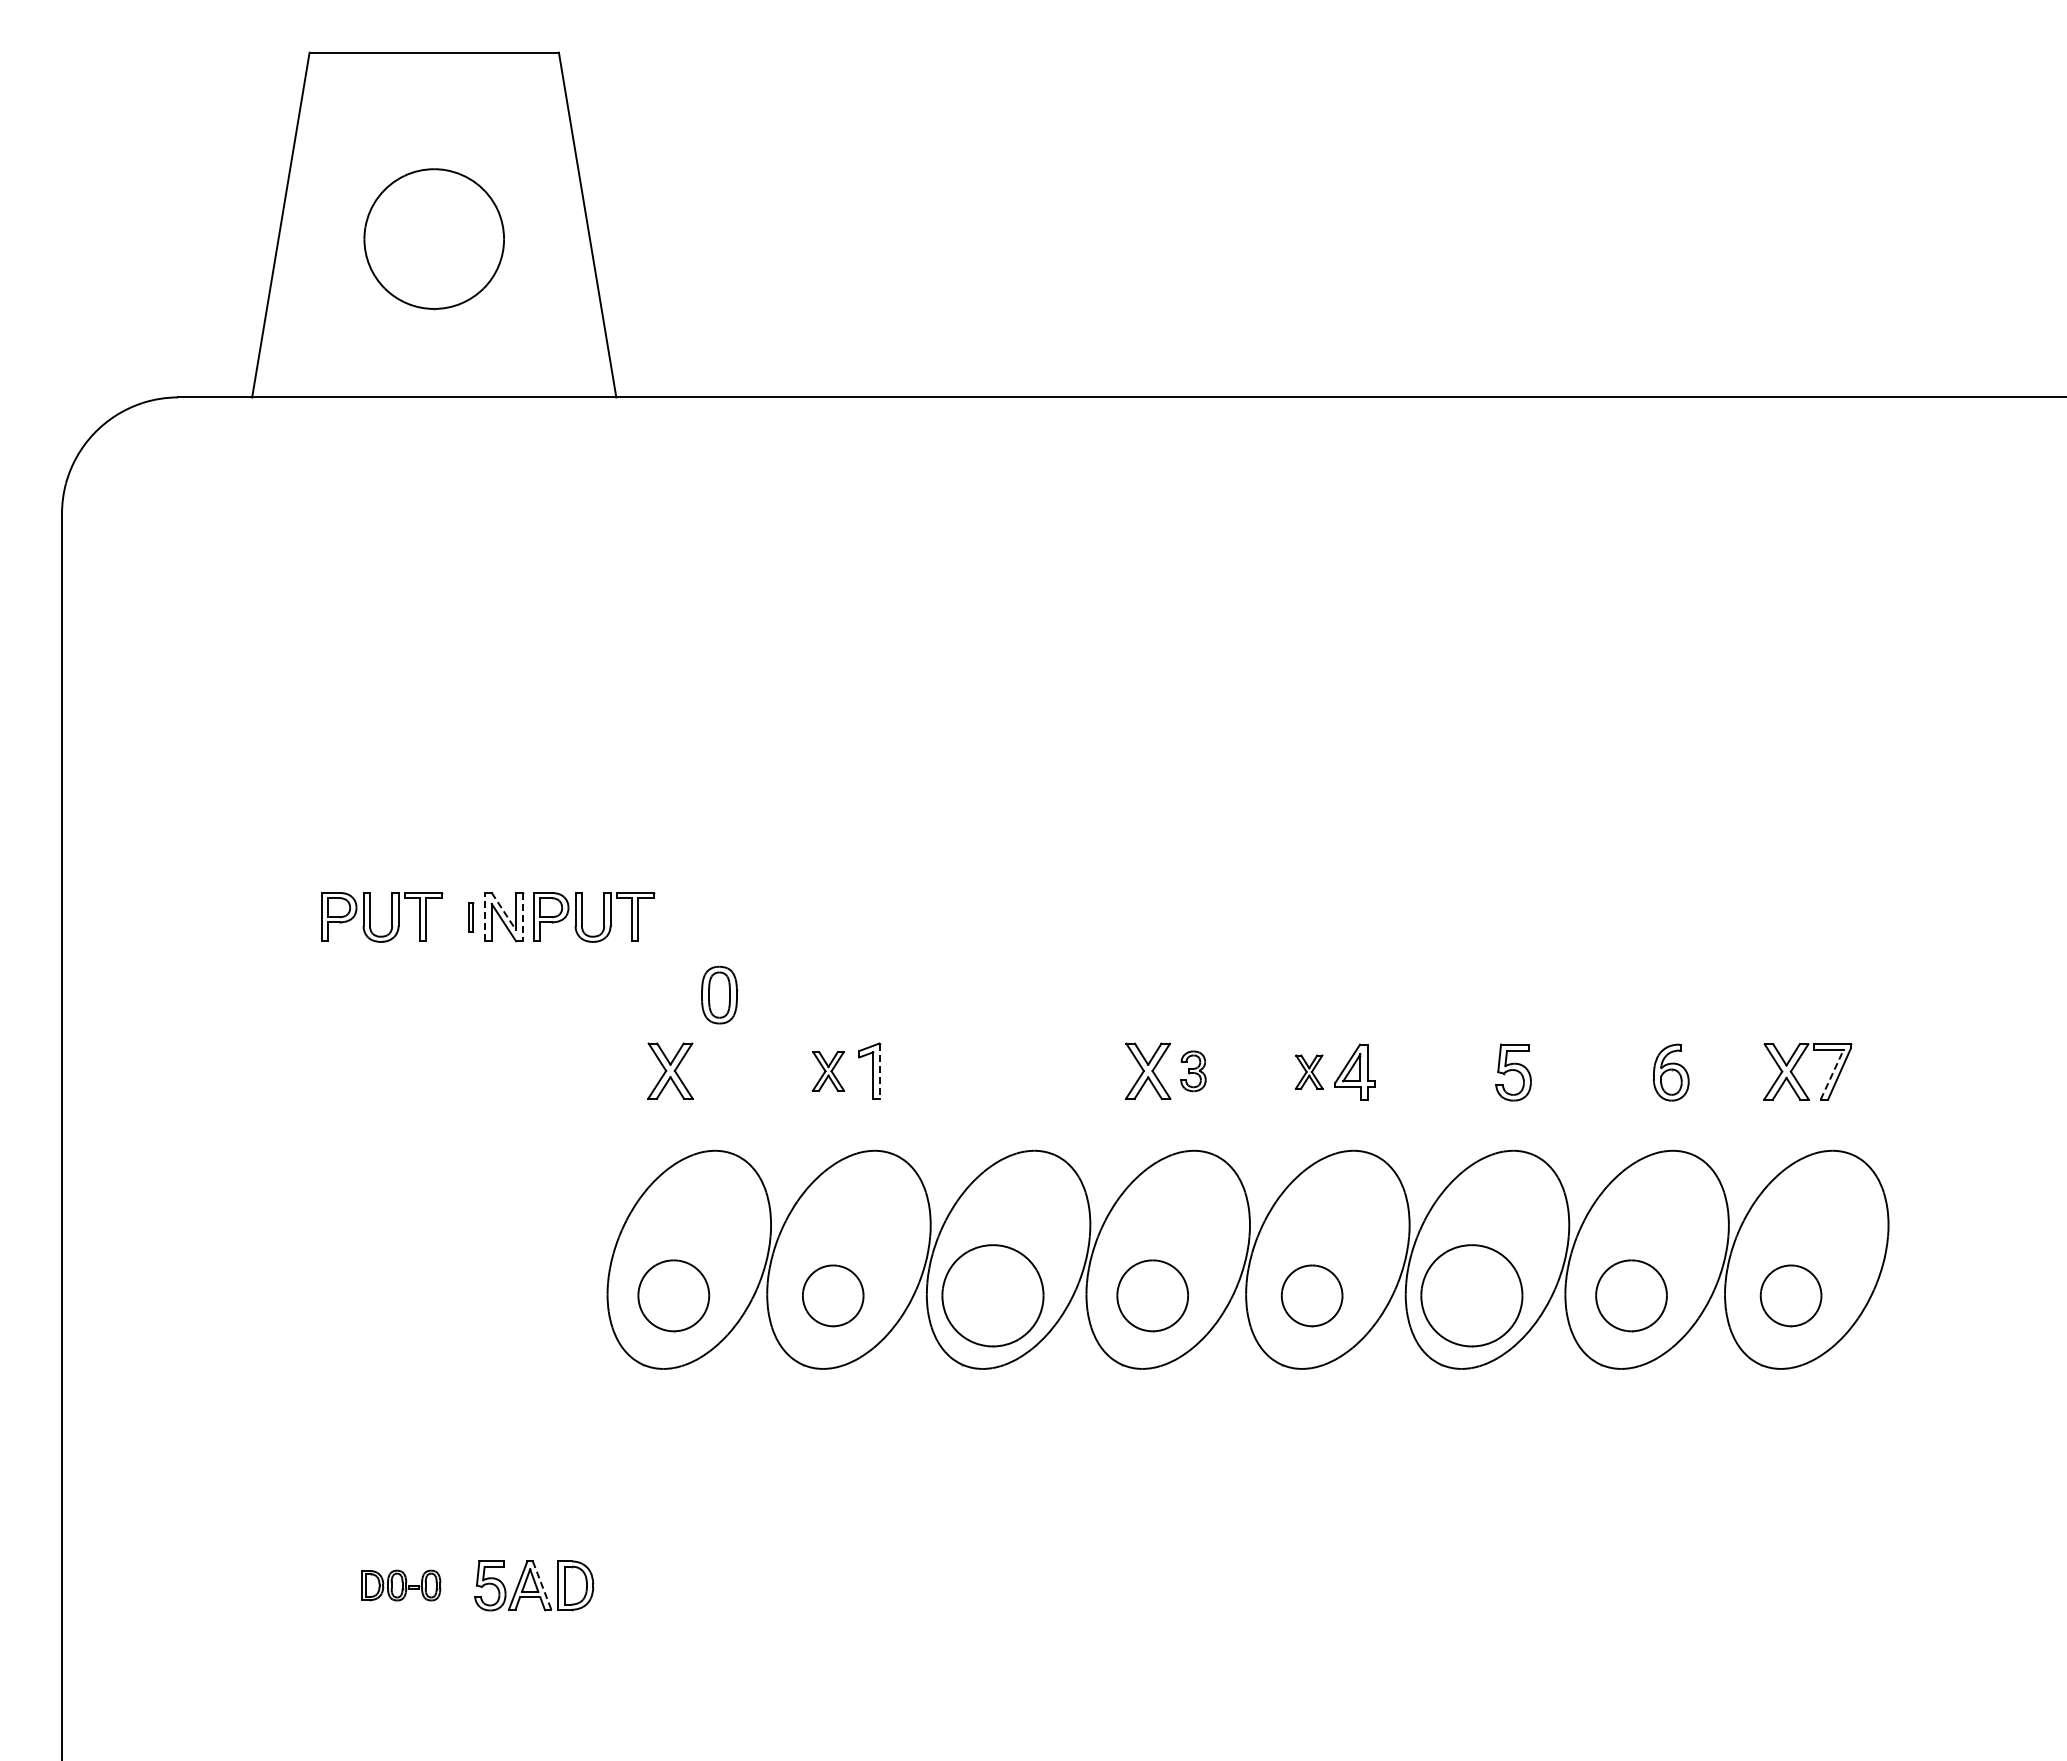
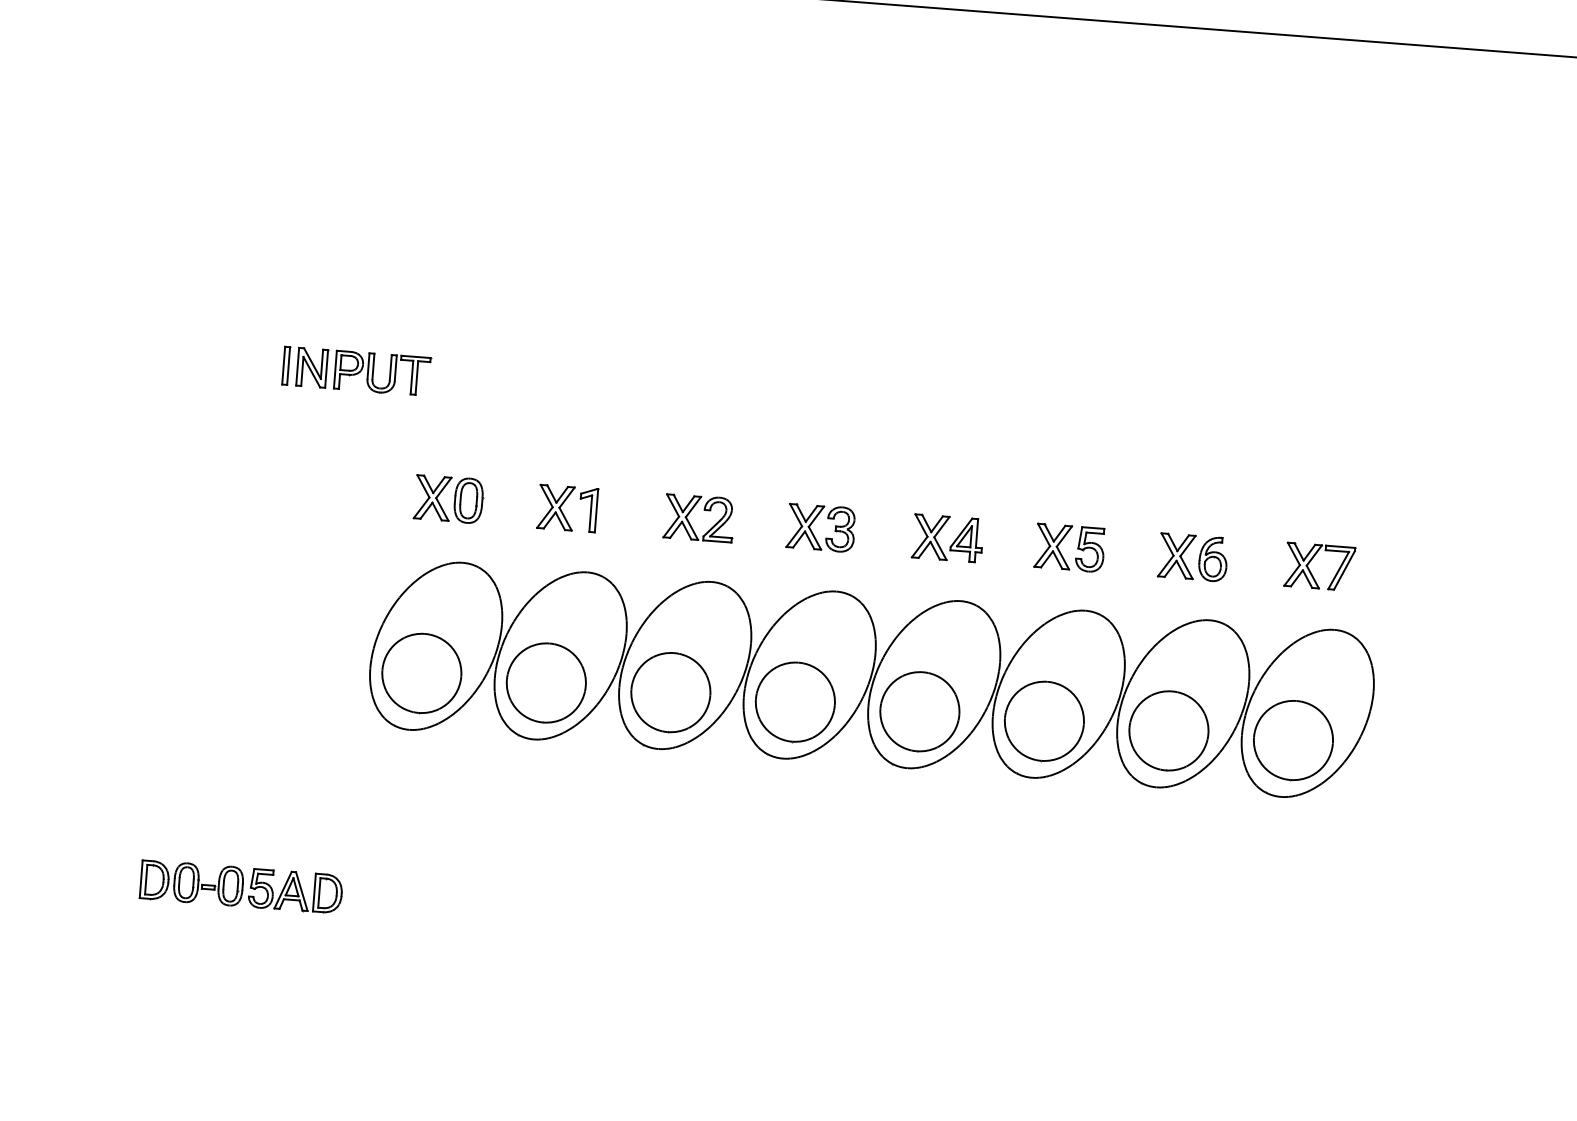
line: (504, 912) -> (312, 364), dashed -> solid
part: (470, 916) -> (286, 365), size x1.67
line: (485, 916) -> (297, 366), dashed -> solid
part: (391, 917) -> (224, 361), removed
line: (522, 917) -> (326, 369), dashed -> solid
part: (719, 994) -> (468, 500), moved
part: (1017, 1060) -> (704, 510), added
part: (828, 1071) -> (556, 507), size x1.43
line: (880, 1071) -> (596, 510), dashed -> solid
part: (1193, 1071) -> (840, 529), size x1.43
part: (1309, 1071) -> (931, 536), size x1.67
part: (1466, 1071) -> (1053, 546), added
part: (1624, 1071) -> (1176, 555), added
line: (1832, 1074) -> (1338, 570), dashed -> solid
part: (673, 1295) -> (421, 673), size x1.43
part: (832, 1295) -> (545, 682), size x1.67
part: (1152, 1295) -> (795, 701), size x1.43
part: (1311, 1295) -> (919, 711), size x1.67
part: (1631, 1295) -> (1168, 730), size x1.43
part: (1790, 1295) -> (1292, 740), size x1.67
part: (401, 1585) -> (192, 883), size x1.67
line: (542, 1585) -> (302, 891), dashed -> solid

